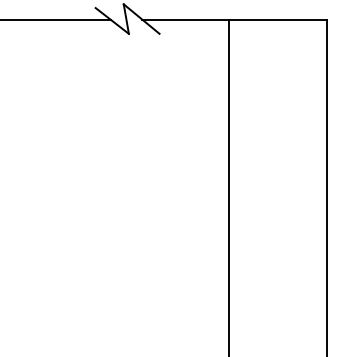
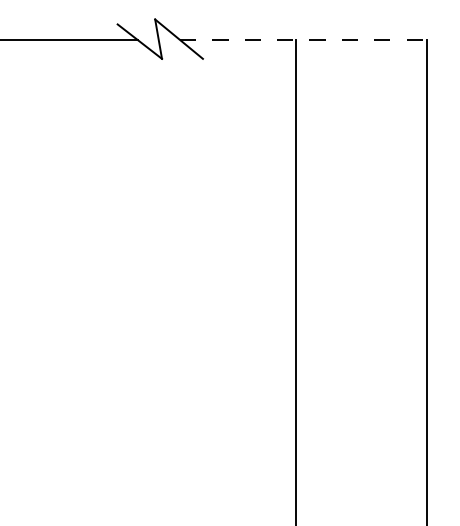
line: (234, 19) -> (303, 39), solid -> dashed

